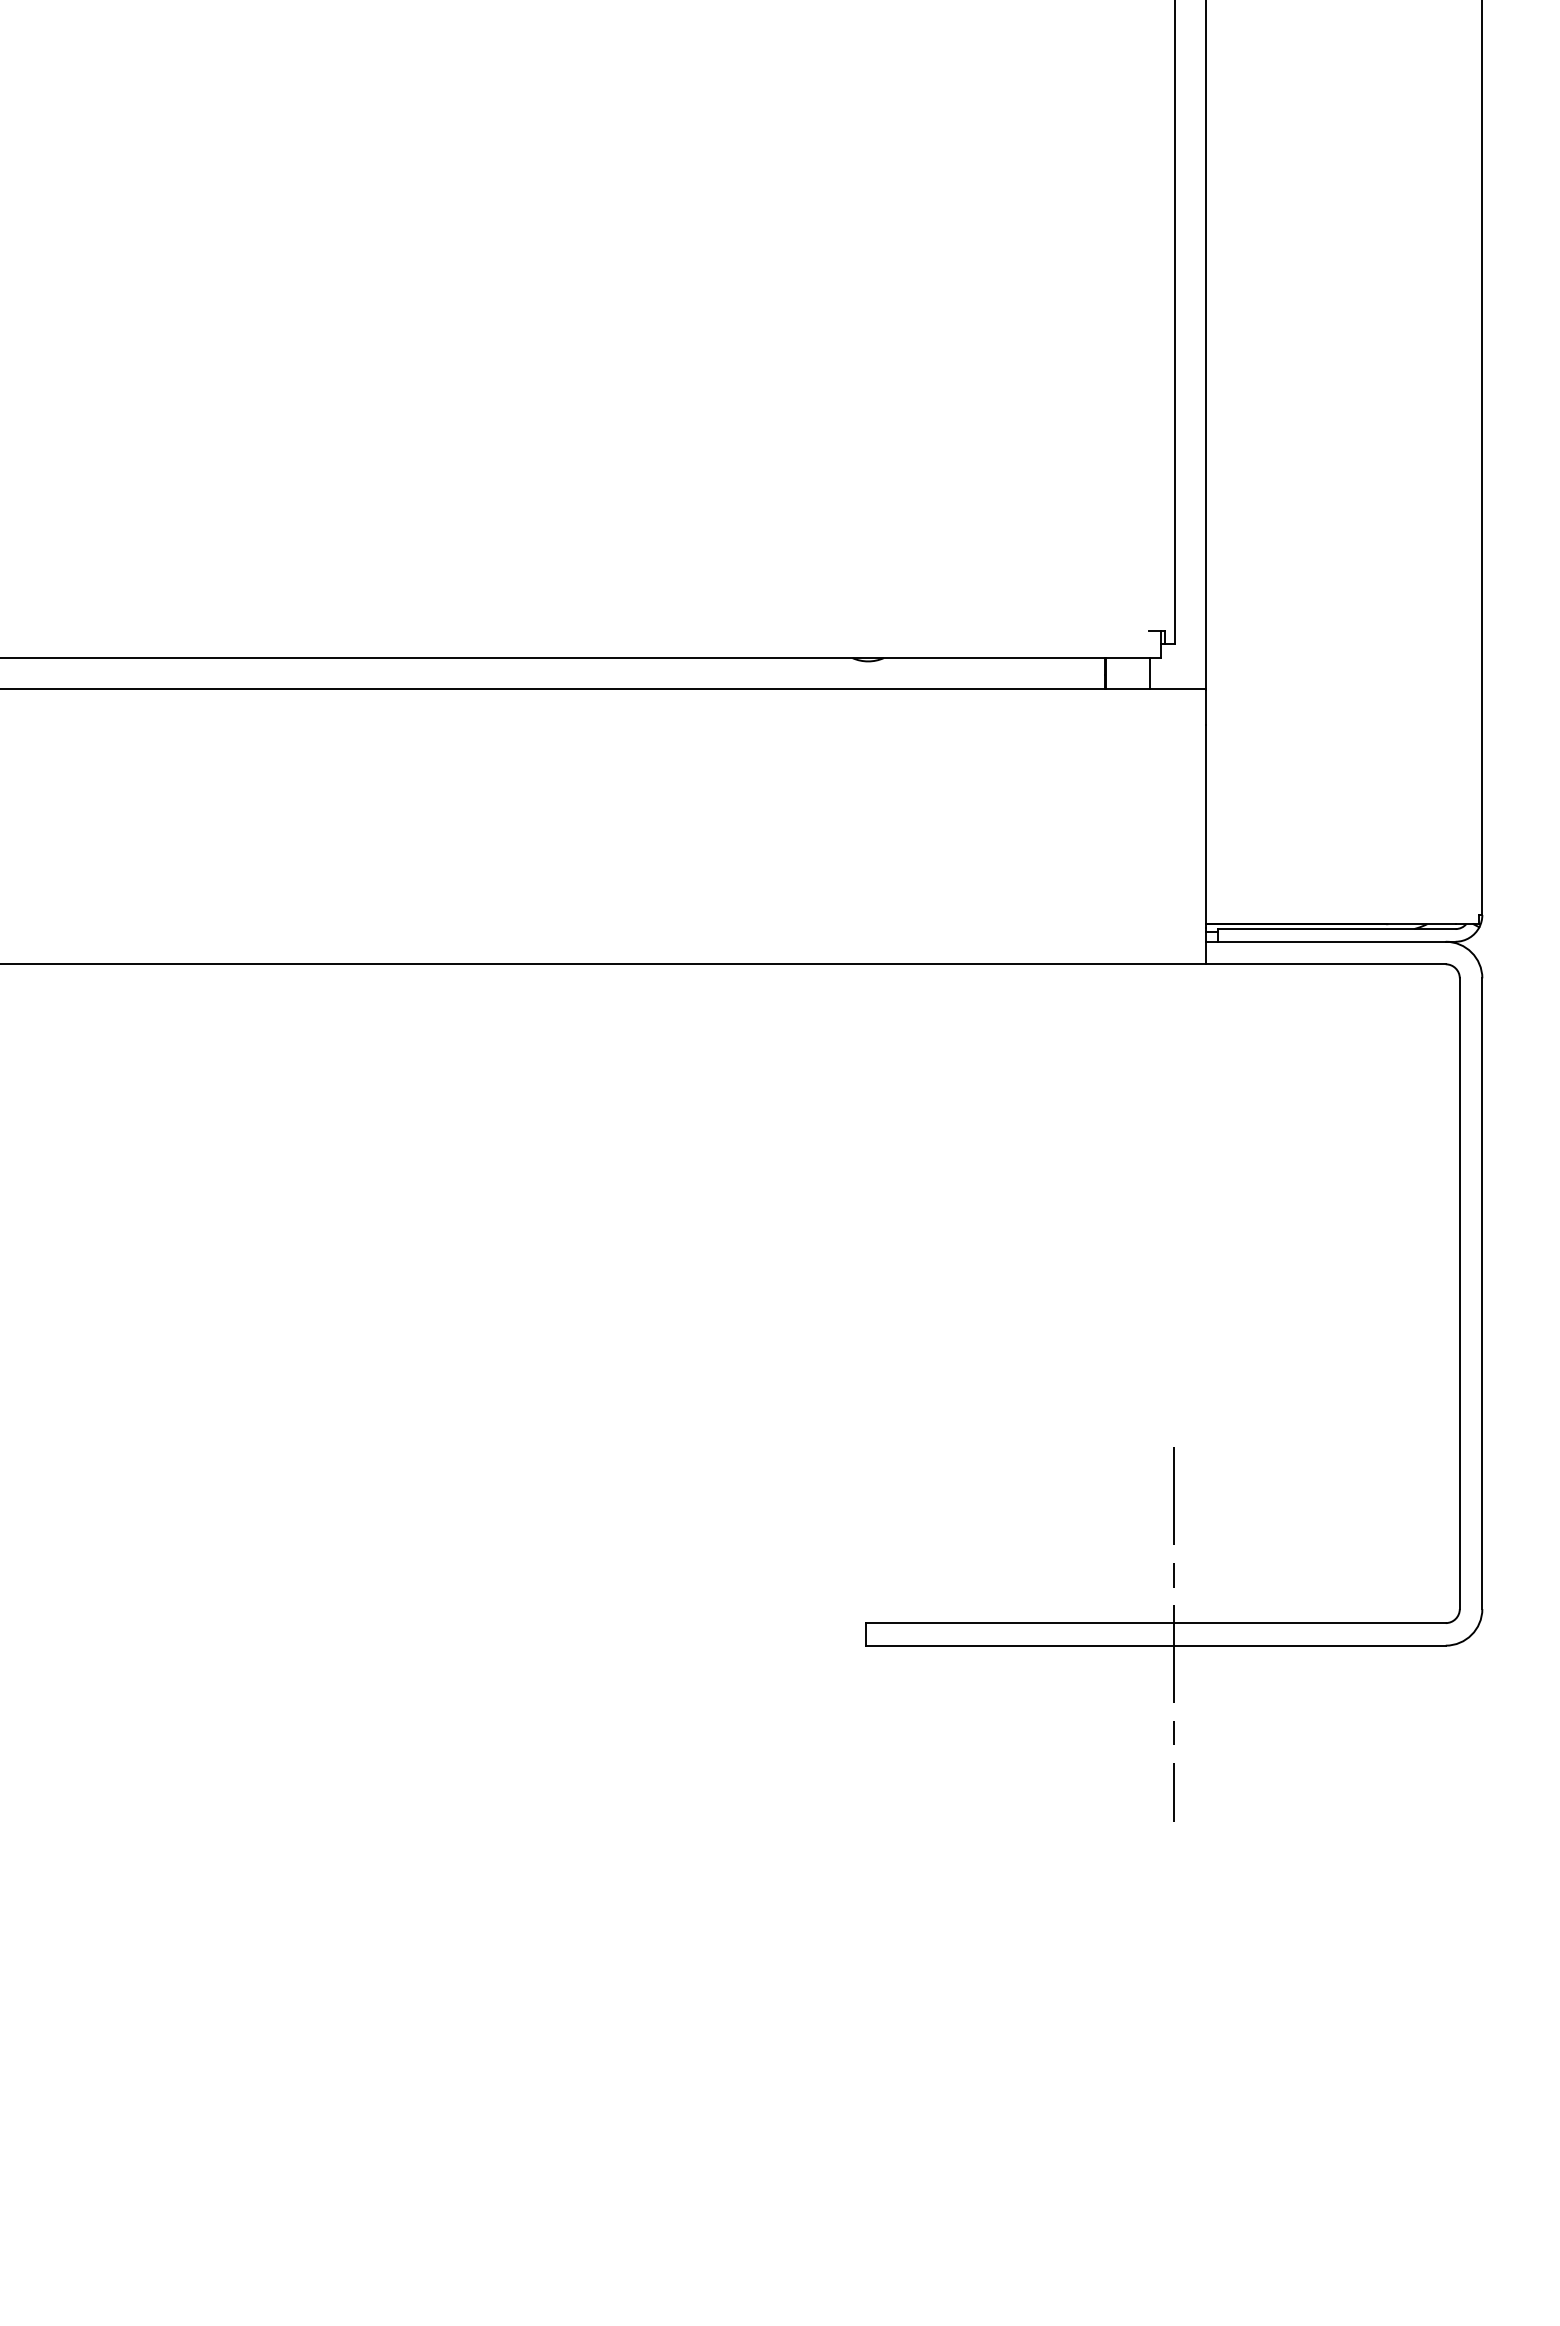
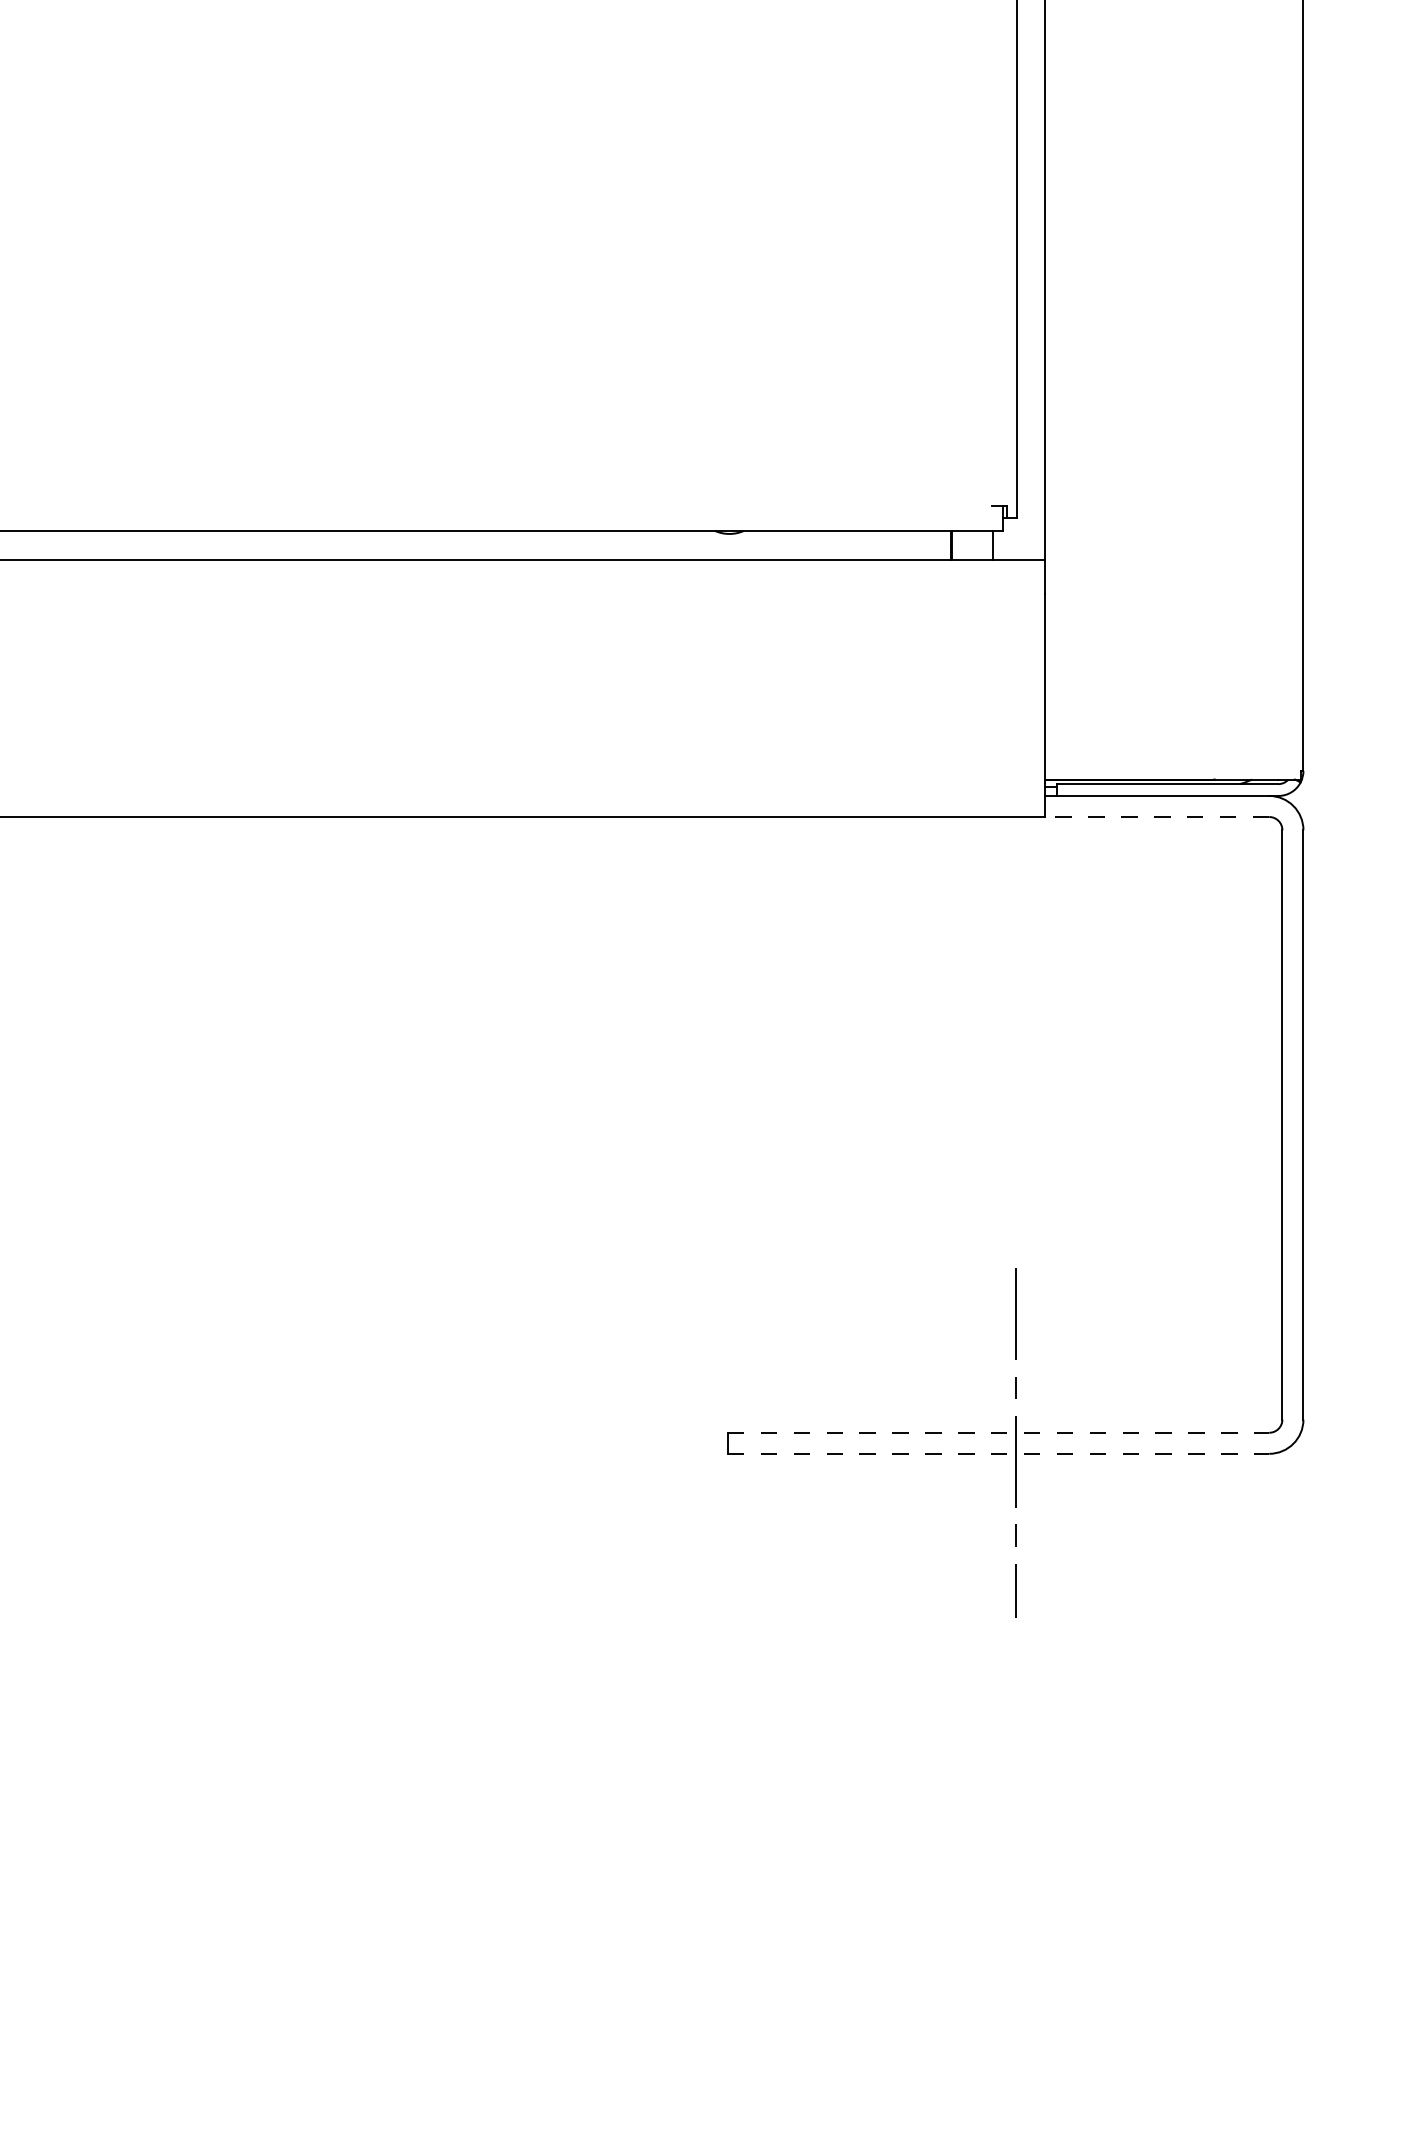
line: (1325, 964) -> (1156, 817), solid -> dashed
line: (1156, 1623) -> (998, 1433), solid -> dashed
line: (1156, 1645) -> (998, 1453), solid -> dashed

